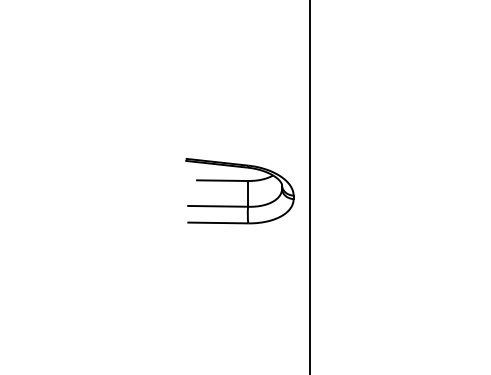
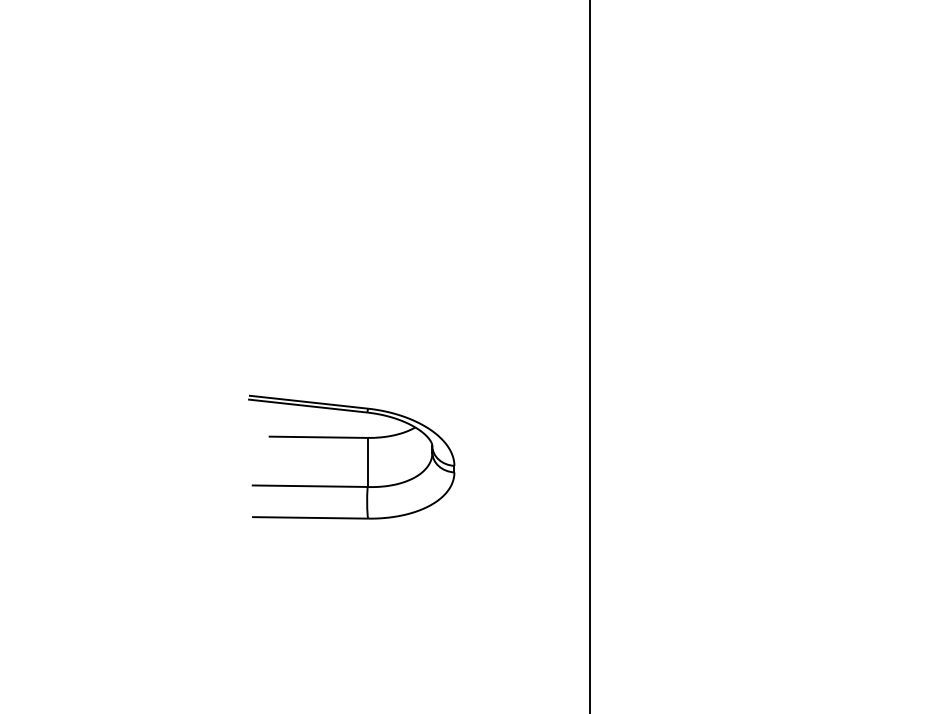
part: (247, 191) -> (366, 457), moved

